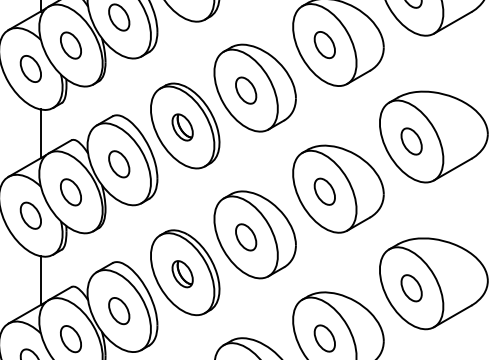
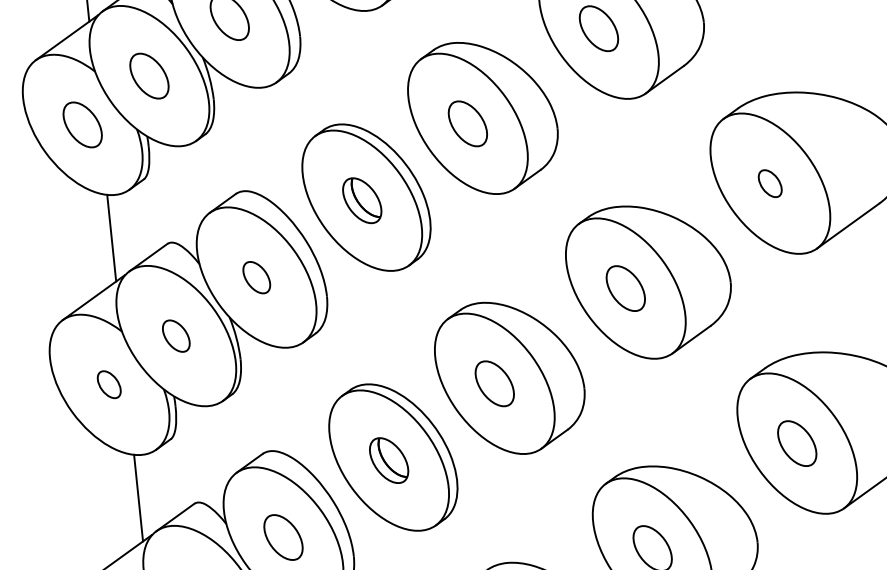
part: (411, 141) -> (770, 183), size x0.6
part: (119, 164) -> (257, 277), size x0.7
part: (70, 192) -> (175, 336), size x0.7
part: (30, 215) -> (108, 384), size x0.6

